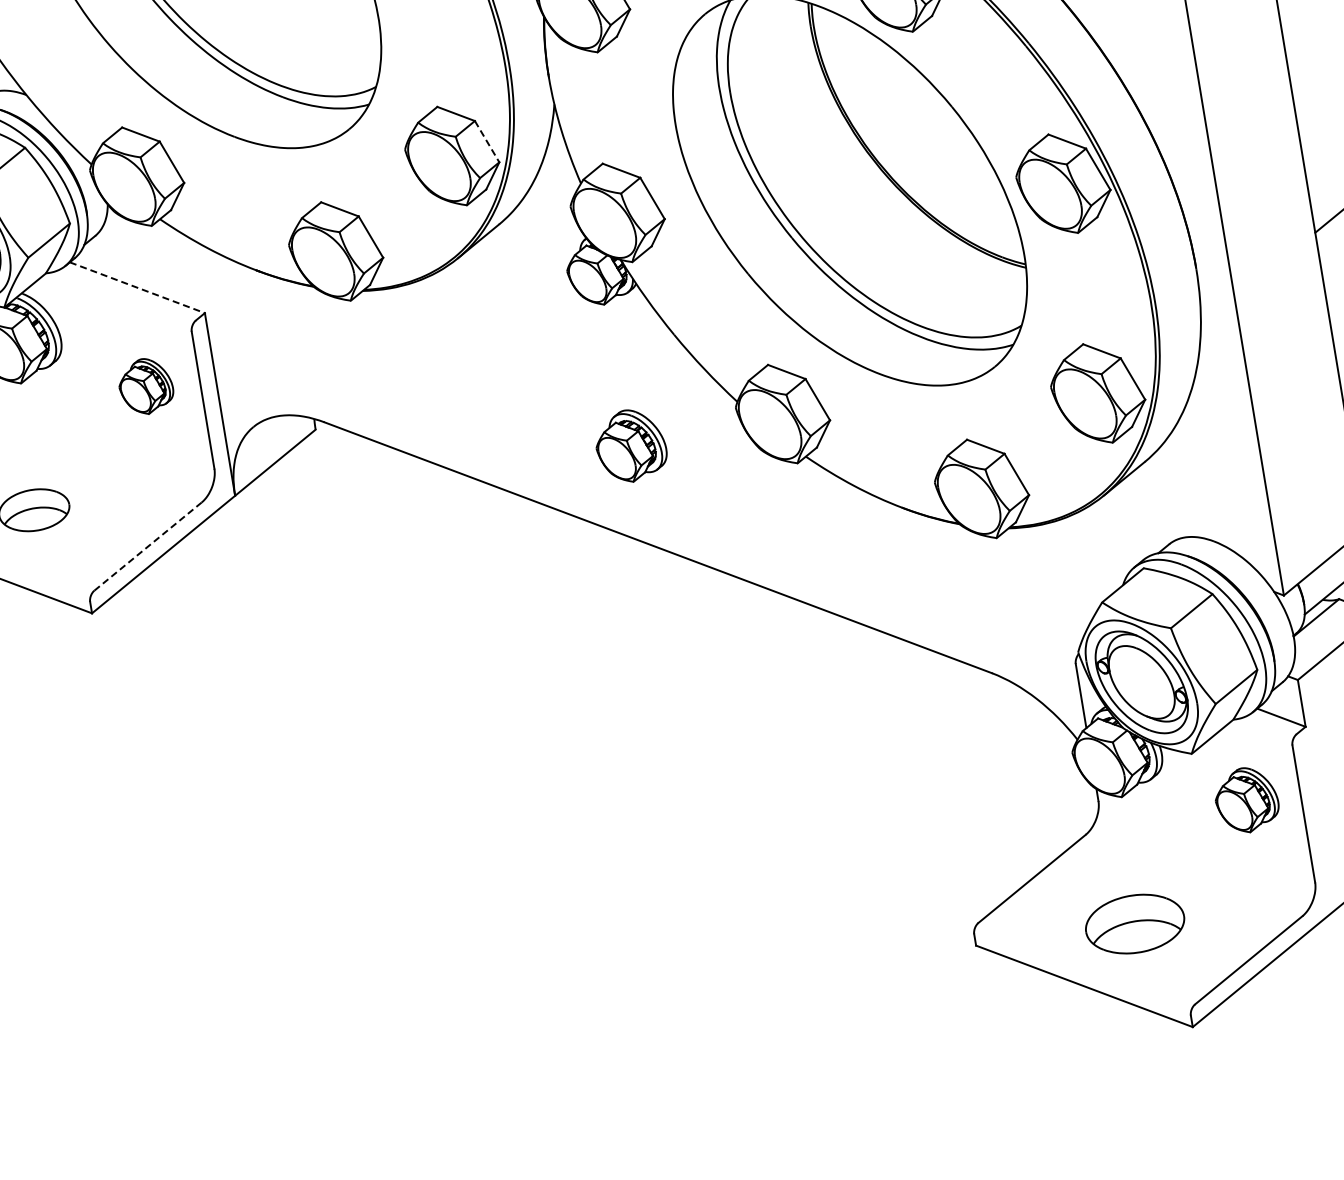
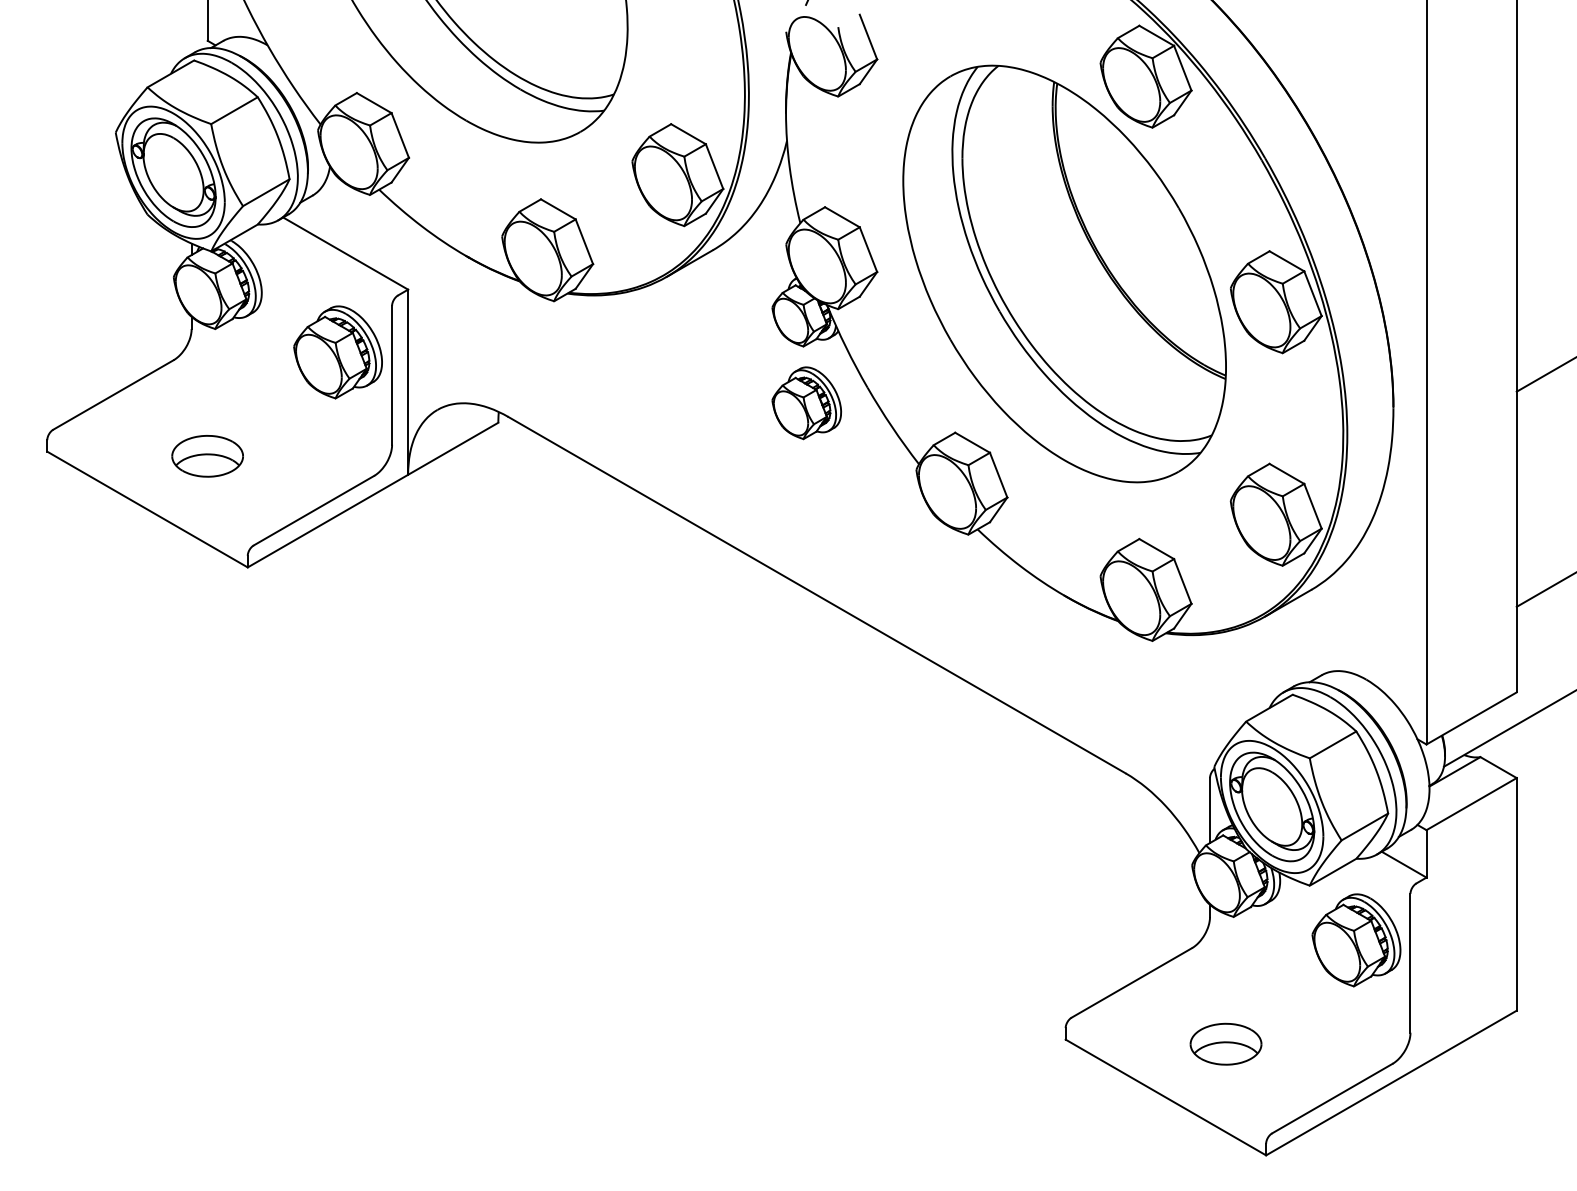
line: (487, 141) -> (714, 166), dashed -> solid
line: (138, 287) -> (346, 253), dashed -> solid
part: (145, 386) -> (337, 352), size x1.67
part: (630, 446) -> (806, 403), moved
line: (148, 546) -> (314, 510), dashed -> solid
part: (1246, 800) -> (1356, 940), size x1.43
part: (1134, 923) -> (1225, 1043), size x0.71

